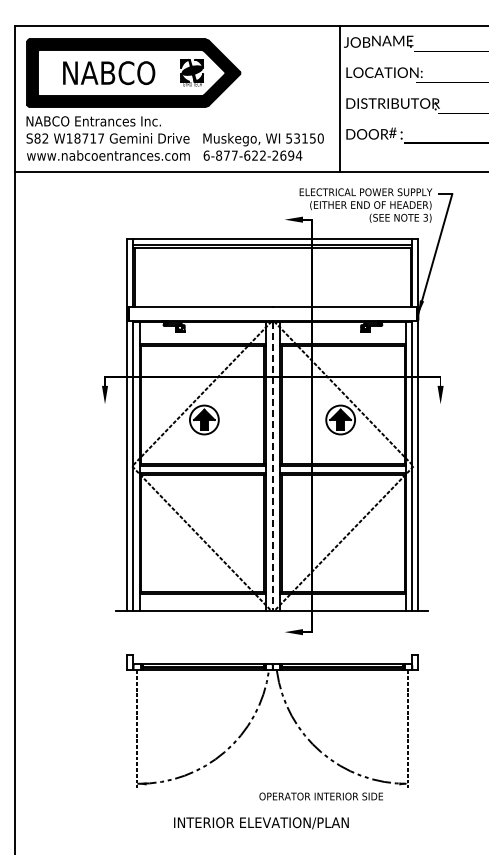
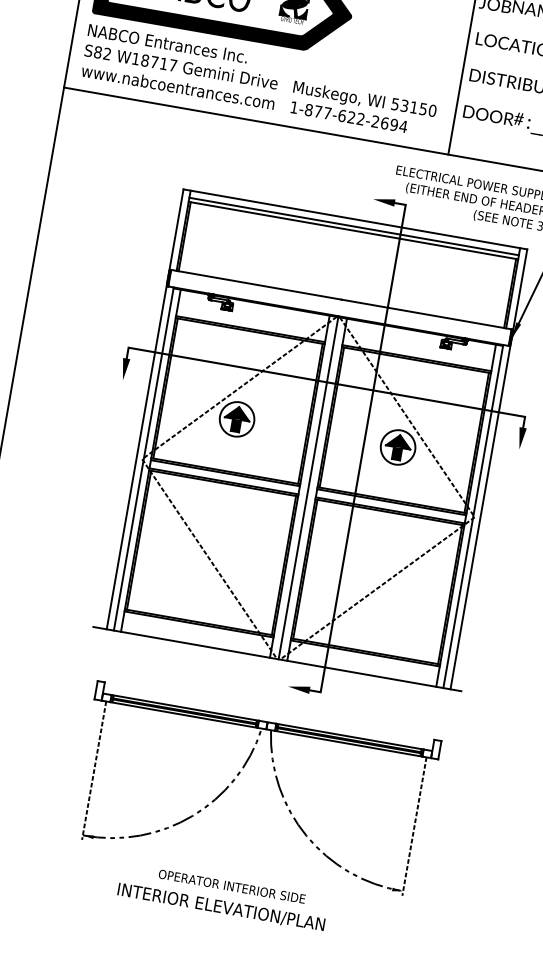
text: (206, 155) -> (294, 107), 6-877-622-2694 -> 1-877-622-2694
line: (272, 466) -> (307, 488), dashed -> solid
text: (320, 796) -> (231, 886), moved

